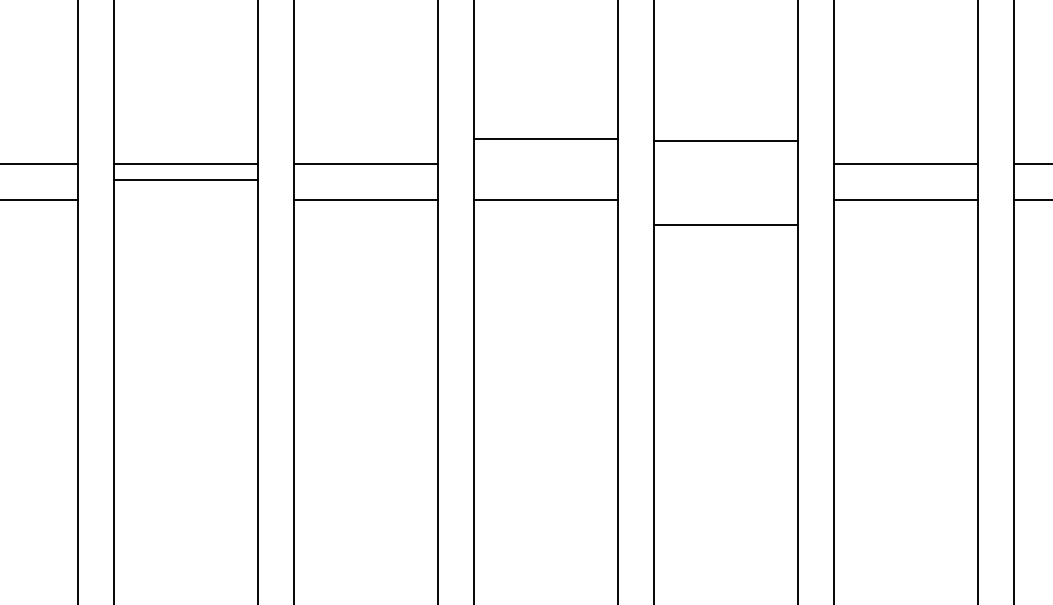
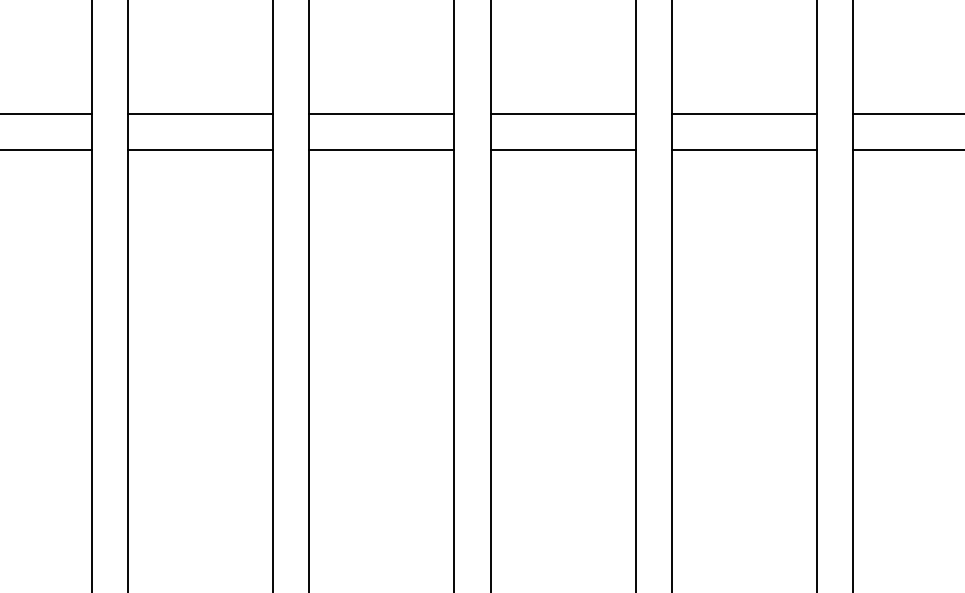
line: (545, 138) -> (562, 113), moved
line: (725, 140) -> (743, 113), moved
line: (186, 179) -> (200, 149), moved
line: (725, 224) -> (743, 149), moved

